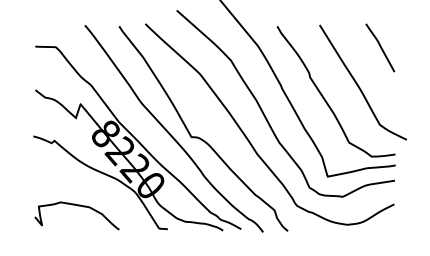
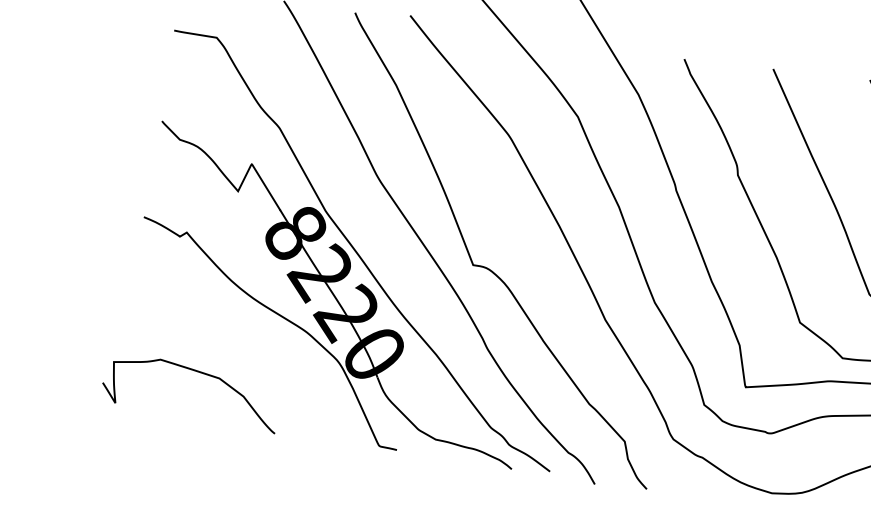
curve: (77, 206) -> (194, 373), moved

